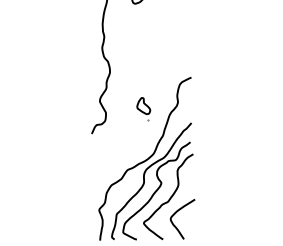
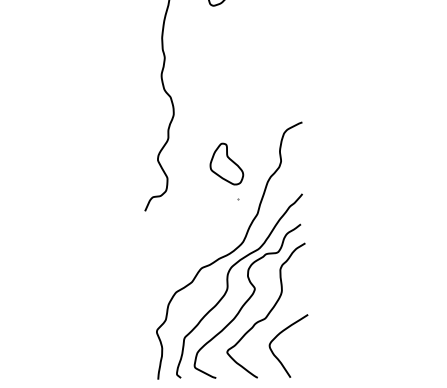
part: (143, 109) -> (226, 172), size x1.6

